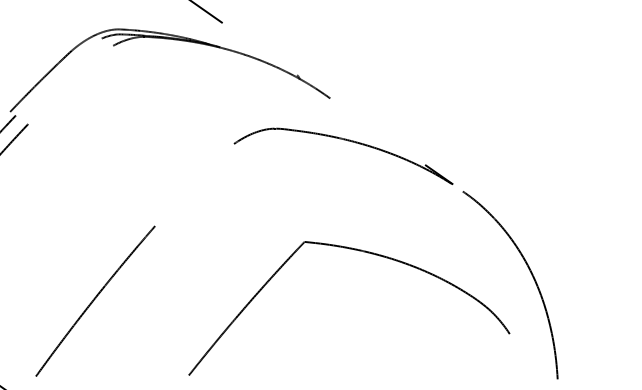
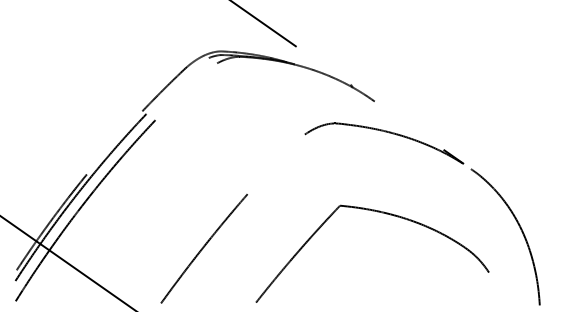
part: (363, 252) -> (382, 213), moved

